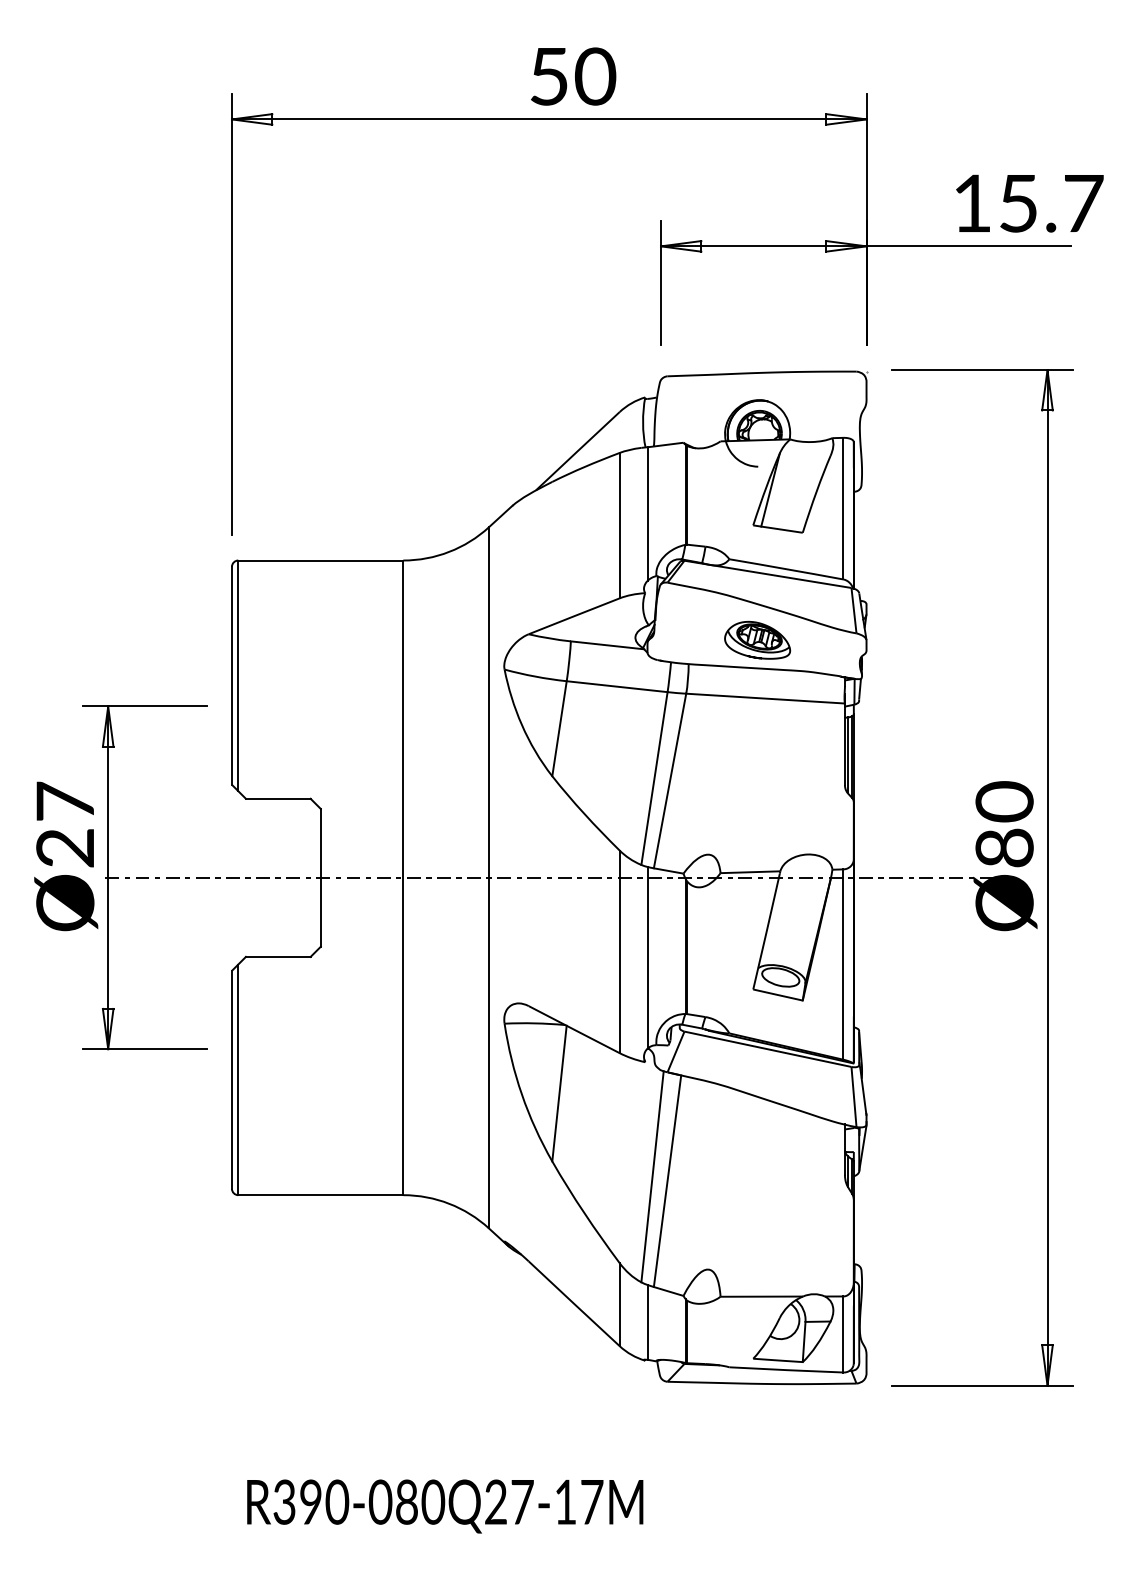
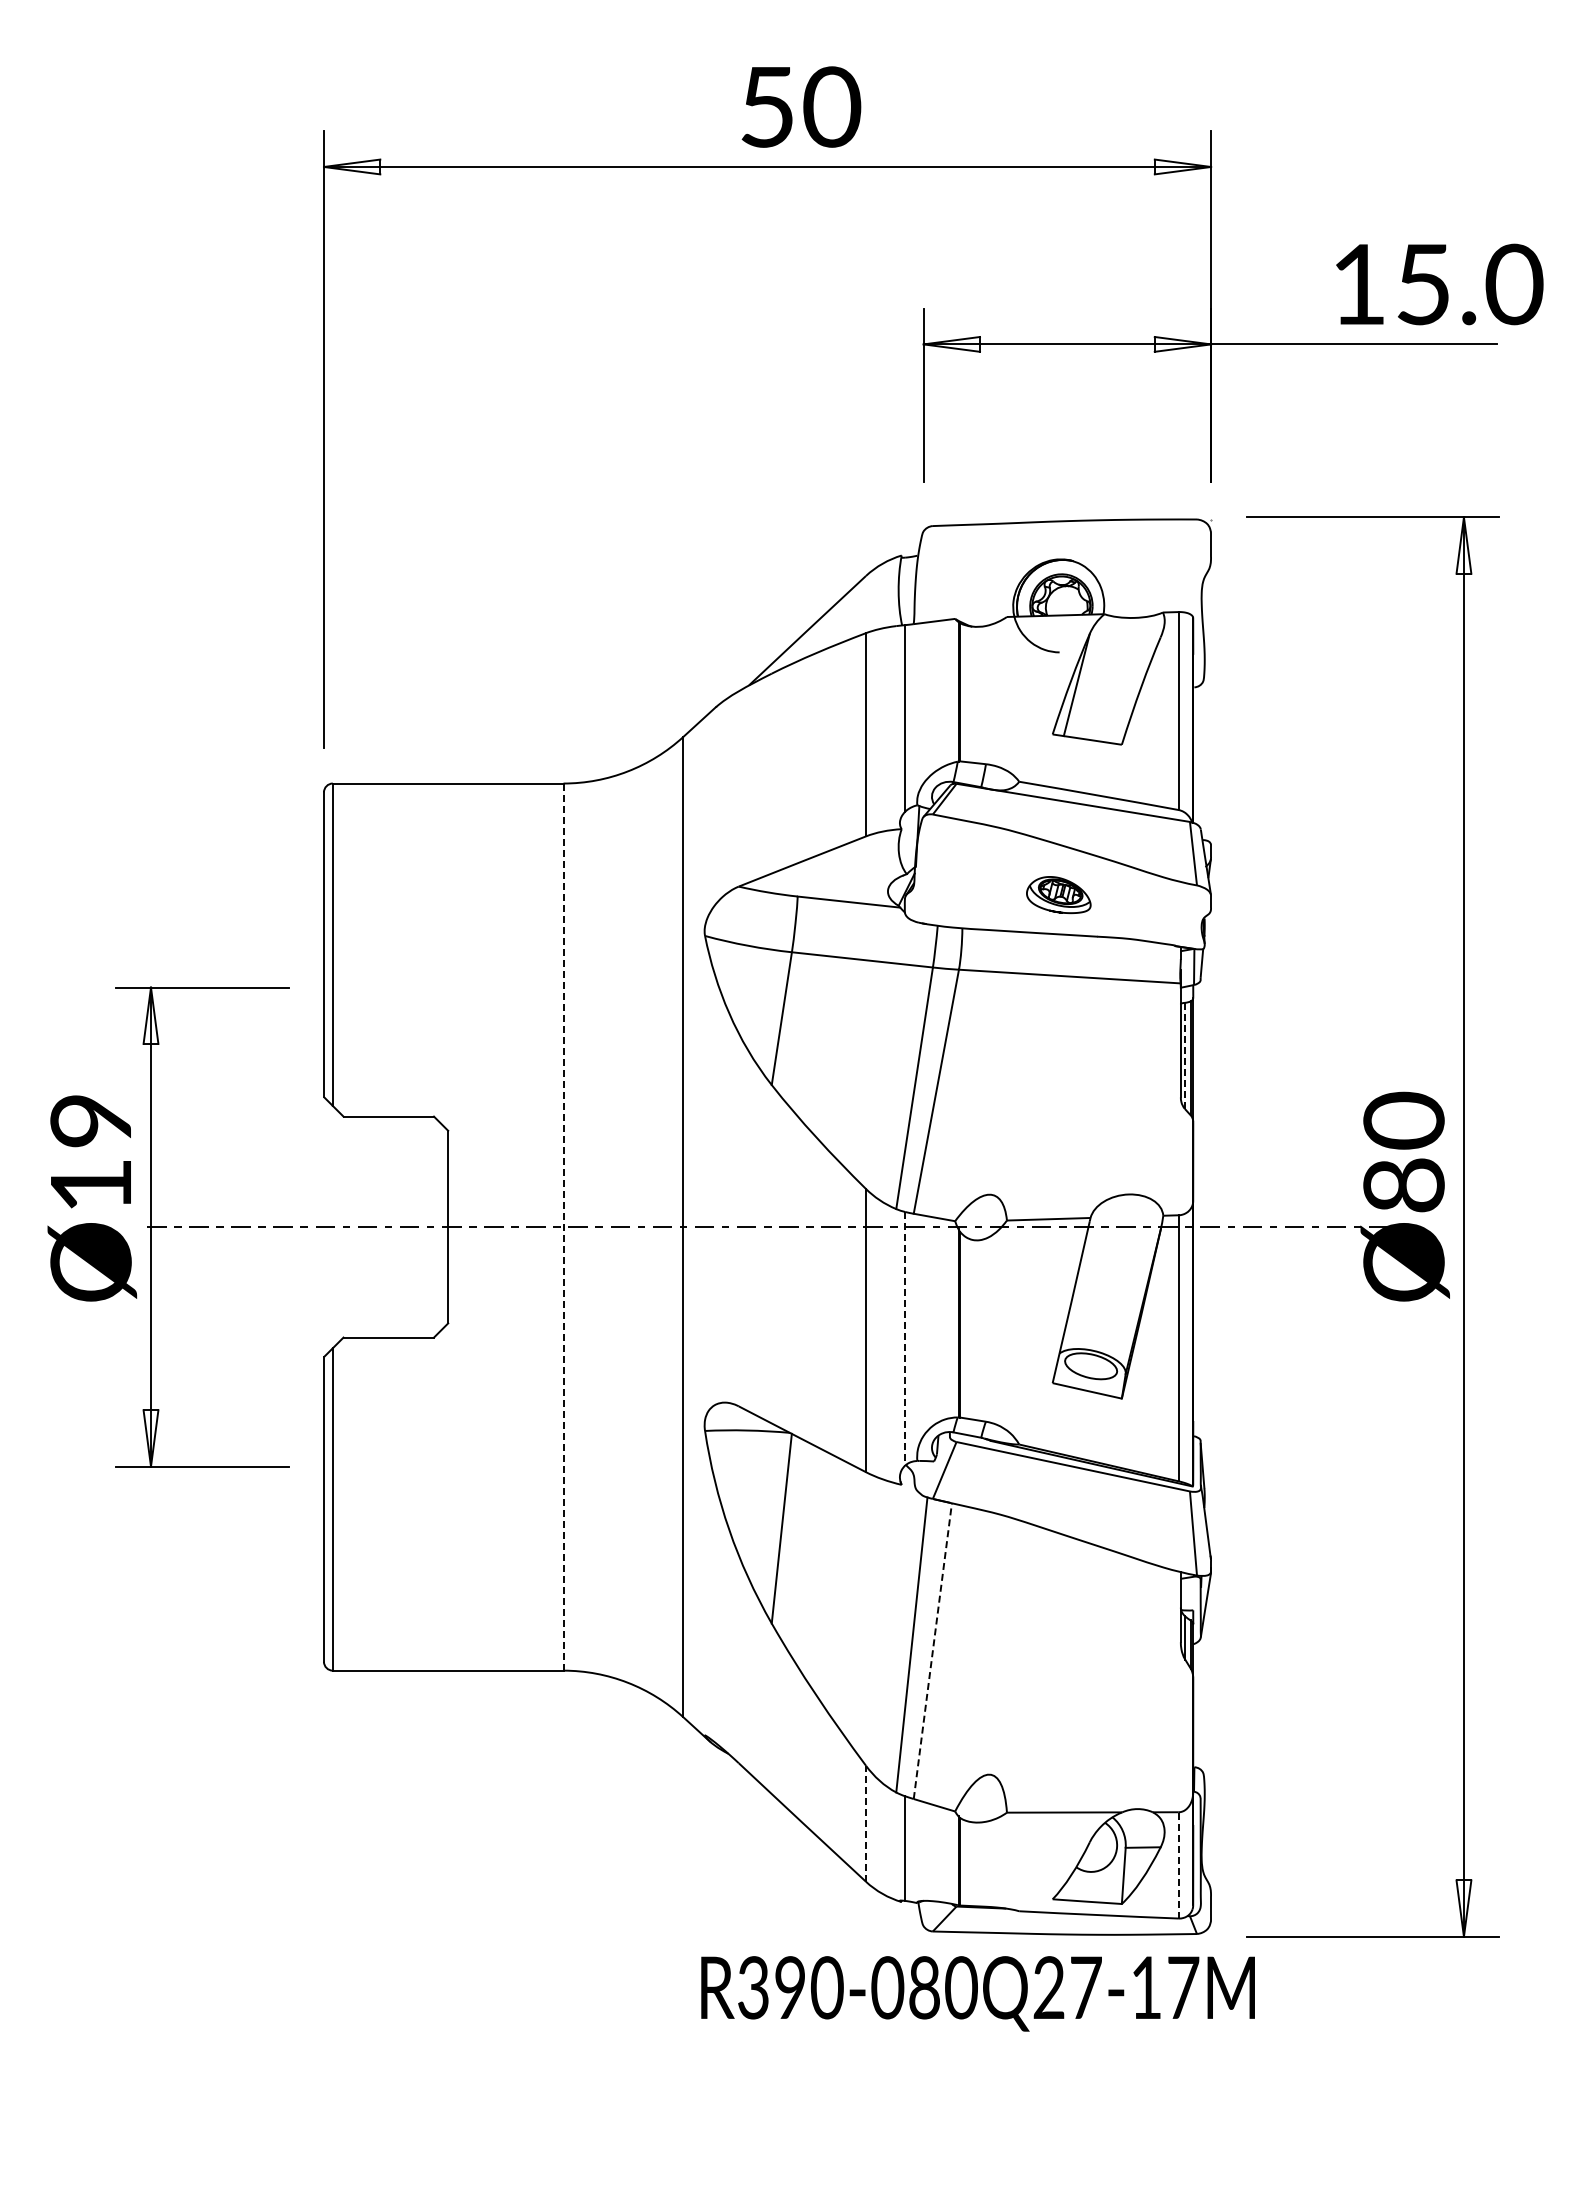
text: (1083, 203) -> (1514, 284), 15.7 -> 15.0
part: (757, 639) -> (1058, 894), size x0.7
line: (848, 755) -> (1185, 1056), solid -> dashed
text: (64, 824) -> (90, 1152), Ø27 -> Ø19
line: (403, 878) -> (563, 1227), solid -> dashed
line: (647, 957) -> (905, 1338), solid -> dashed
line: (667, 1180) -> (932, 1650), solid -> dashed
line: (619, 1304) -> (865, 1823), solid -> dashed
line: (843, 1333) -> (1178, 1864), solid -> dashed
text: (444, 1506) -> (977, 1993), moved

